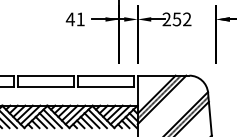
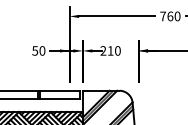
text: (75, 18) -> (38, 50), 41 -> 50
text: (181, 18) -> (113, 50), 252 -> 210

